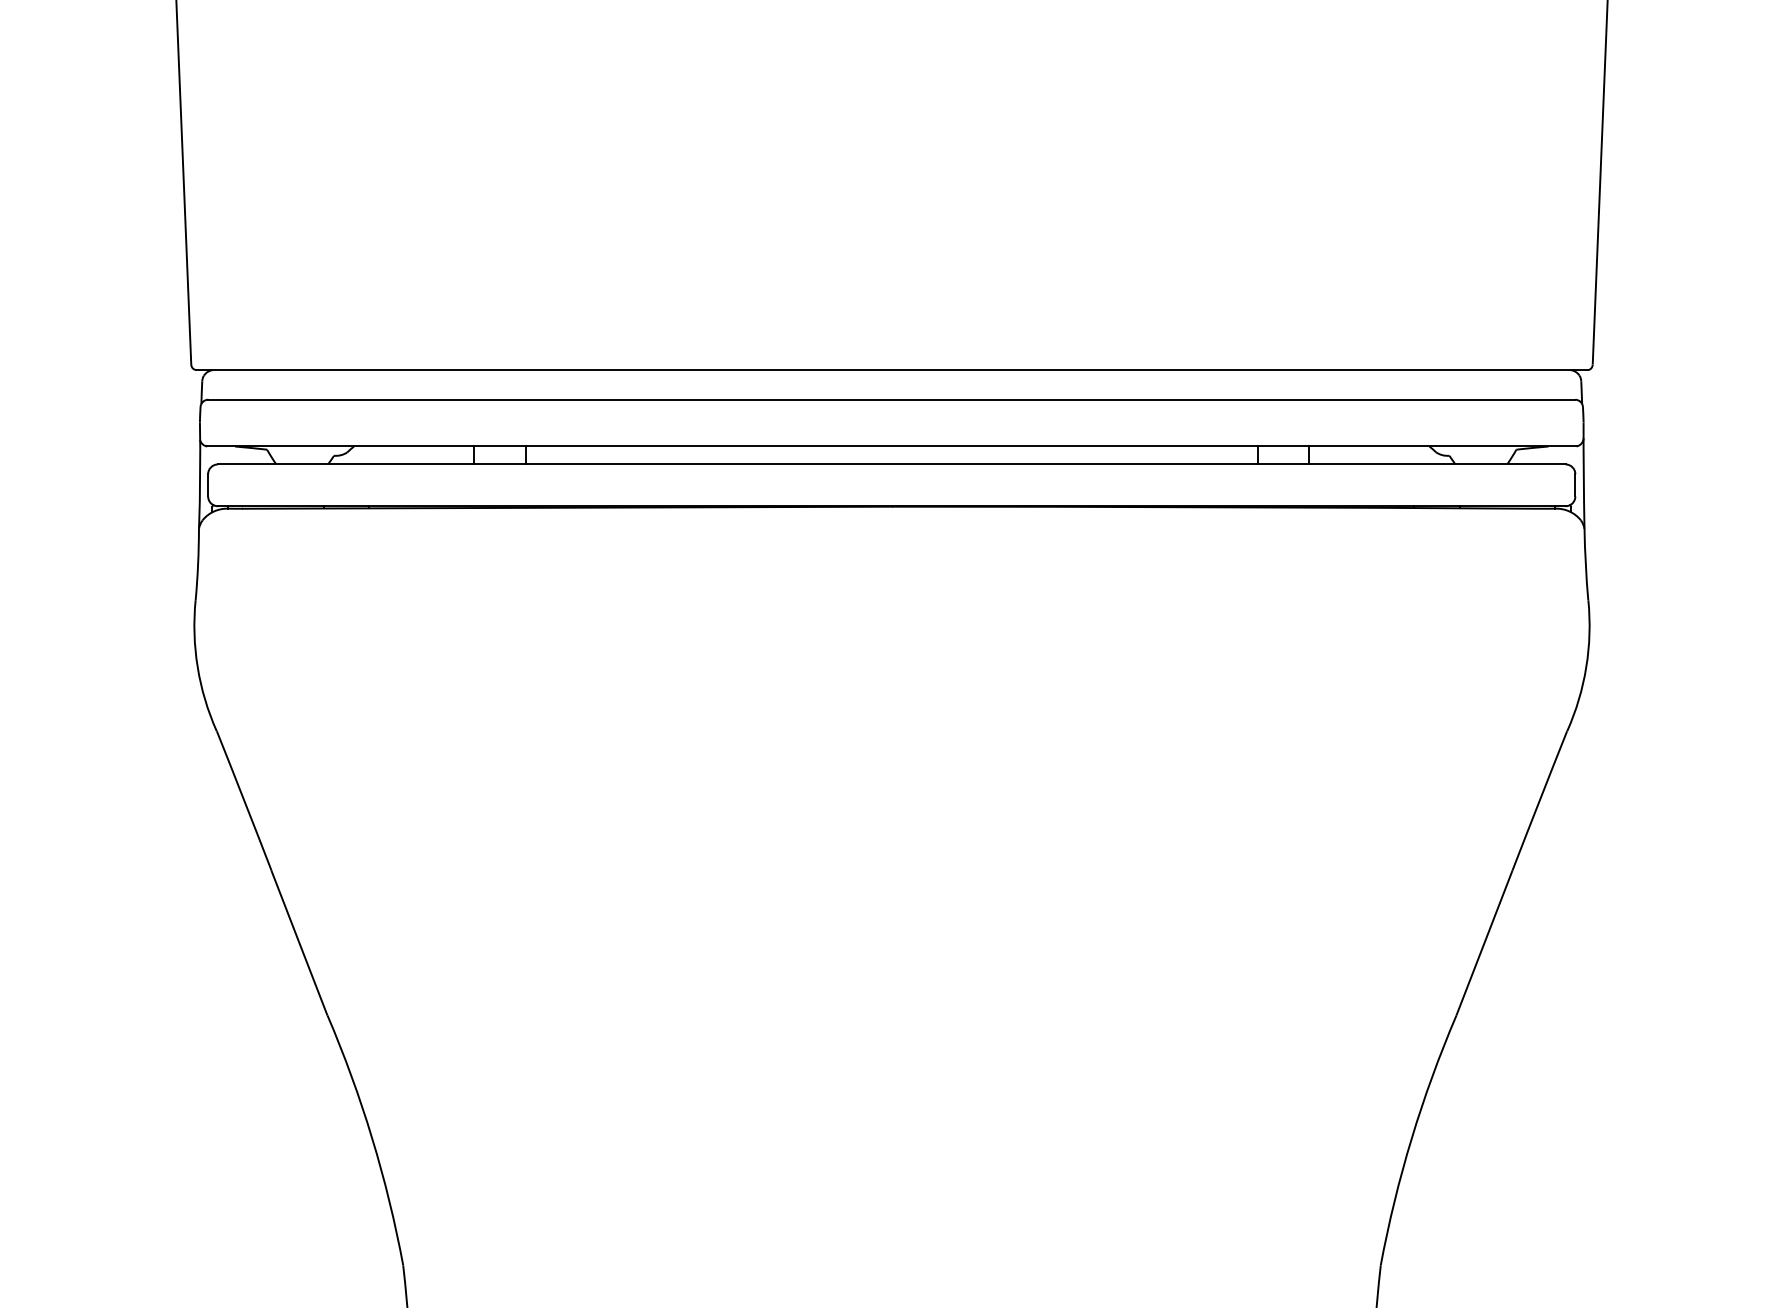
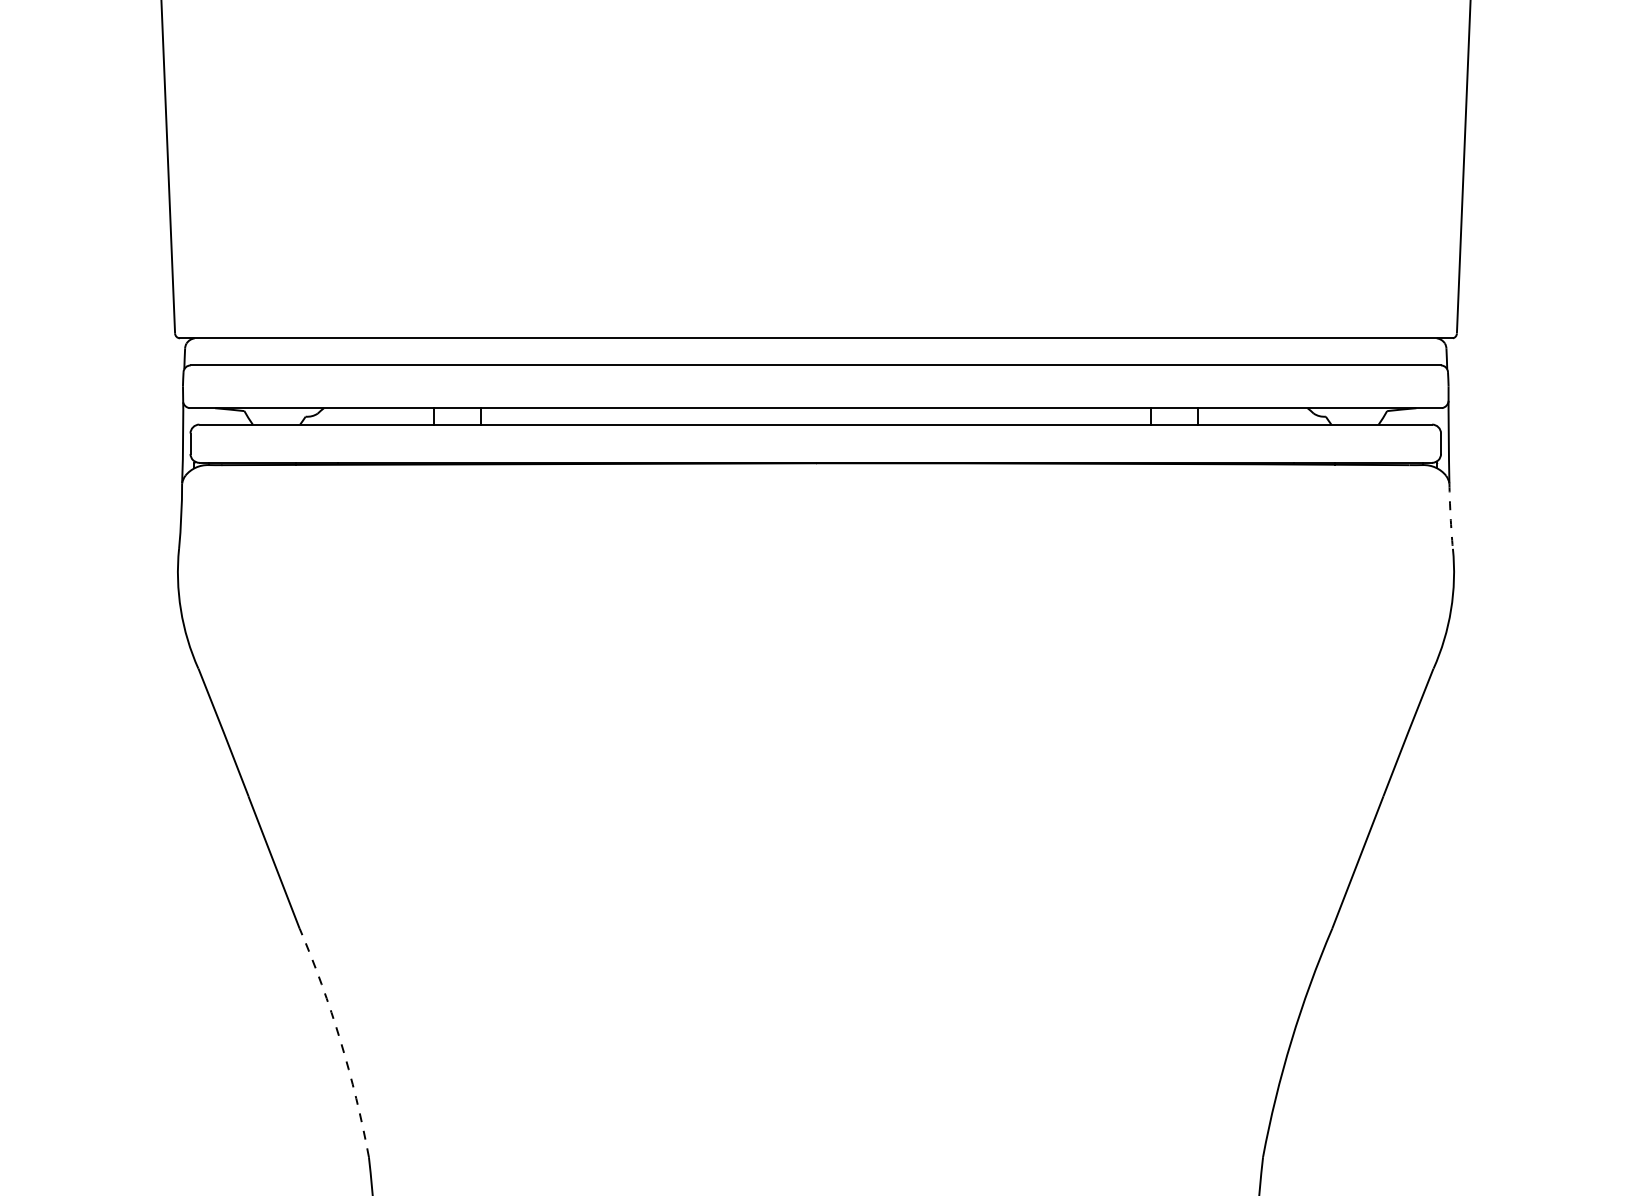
arc: (1585, 564) -> (1450, 516), solid -> dashed
arc: (372, 1138) -> (340, 1041), solid -> dashed

